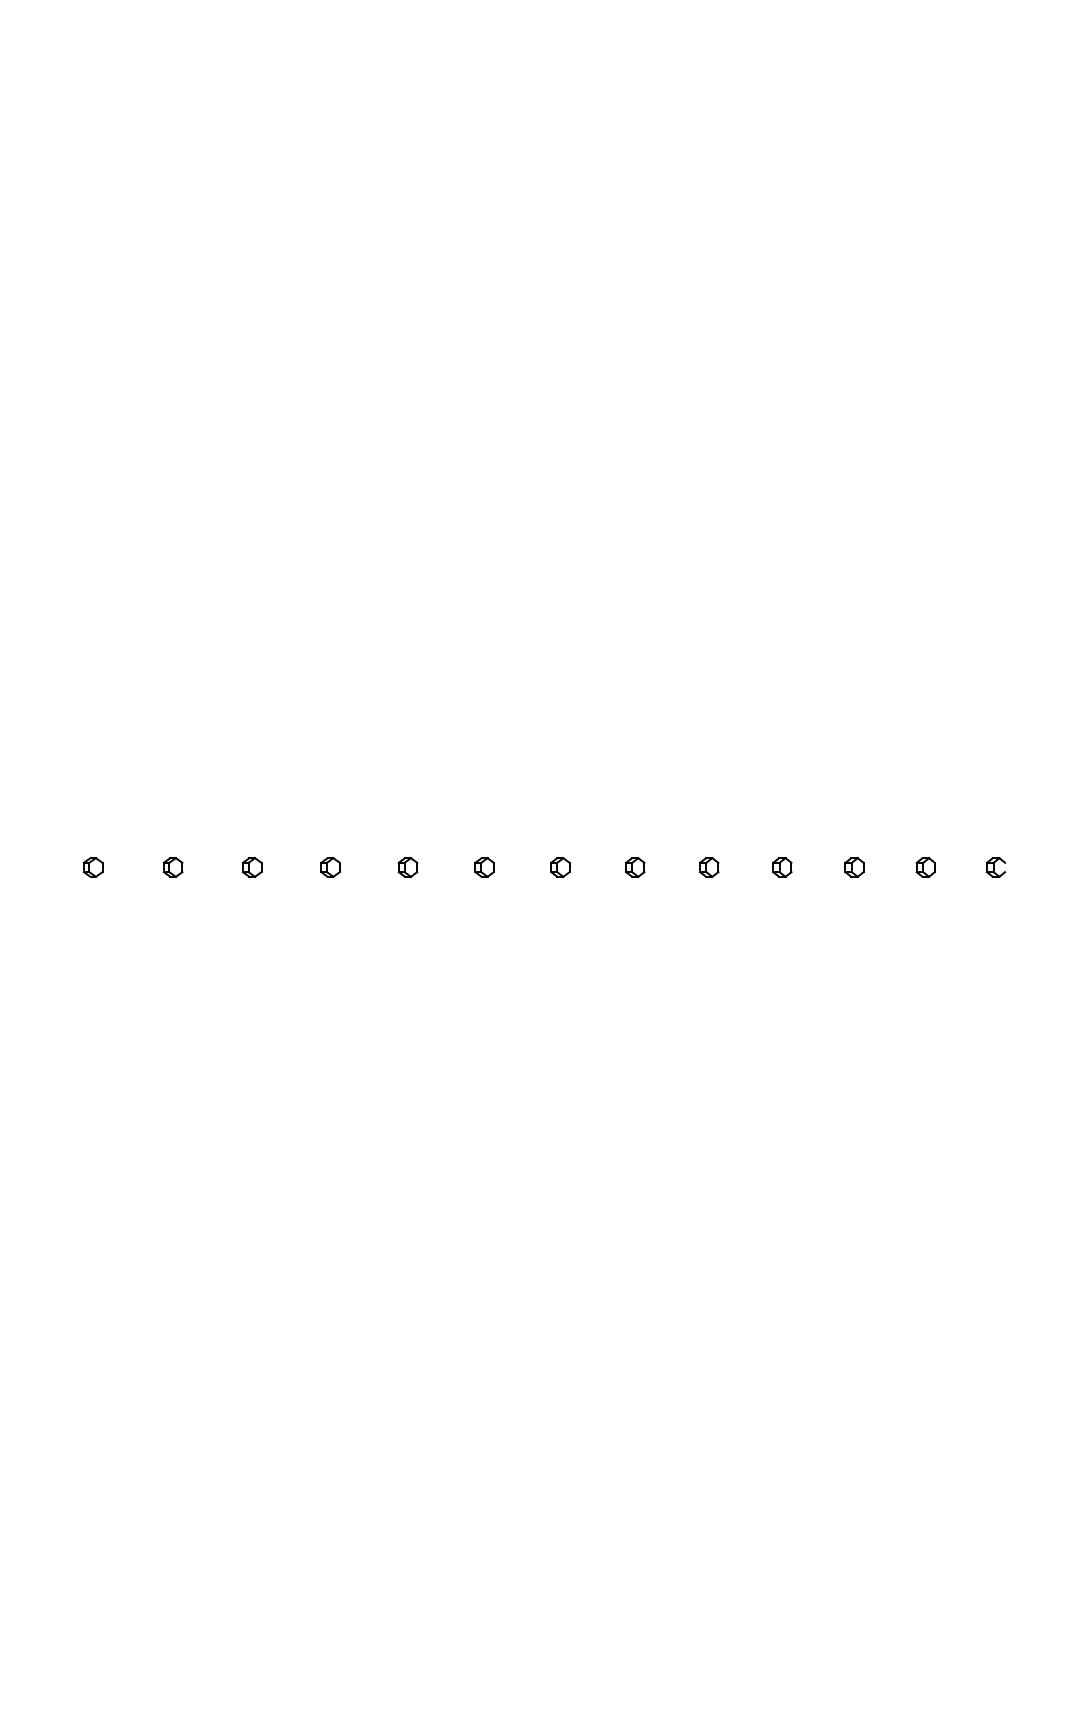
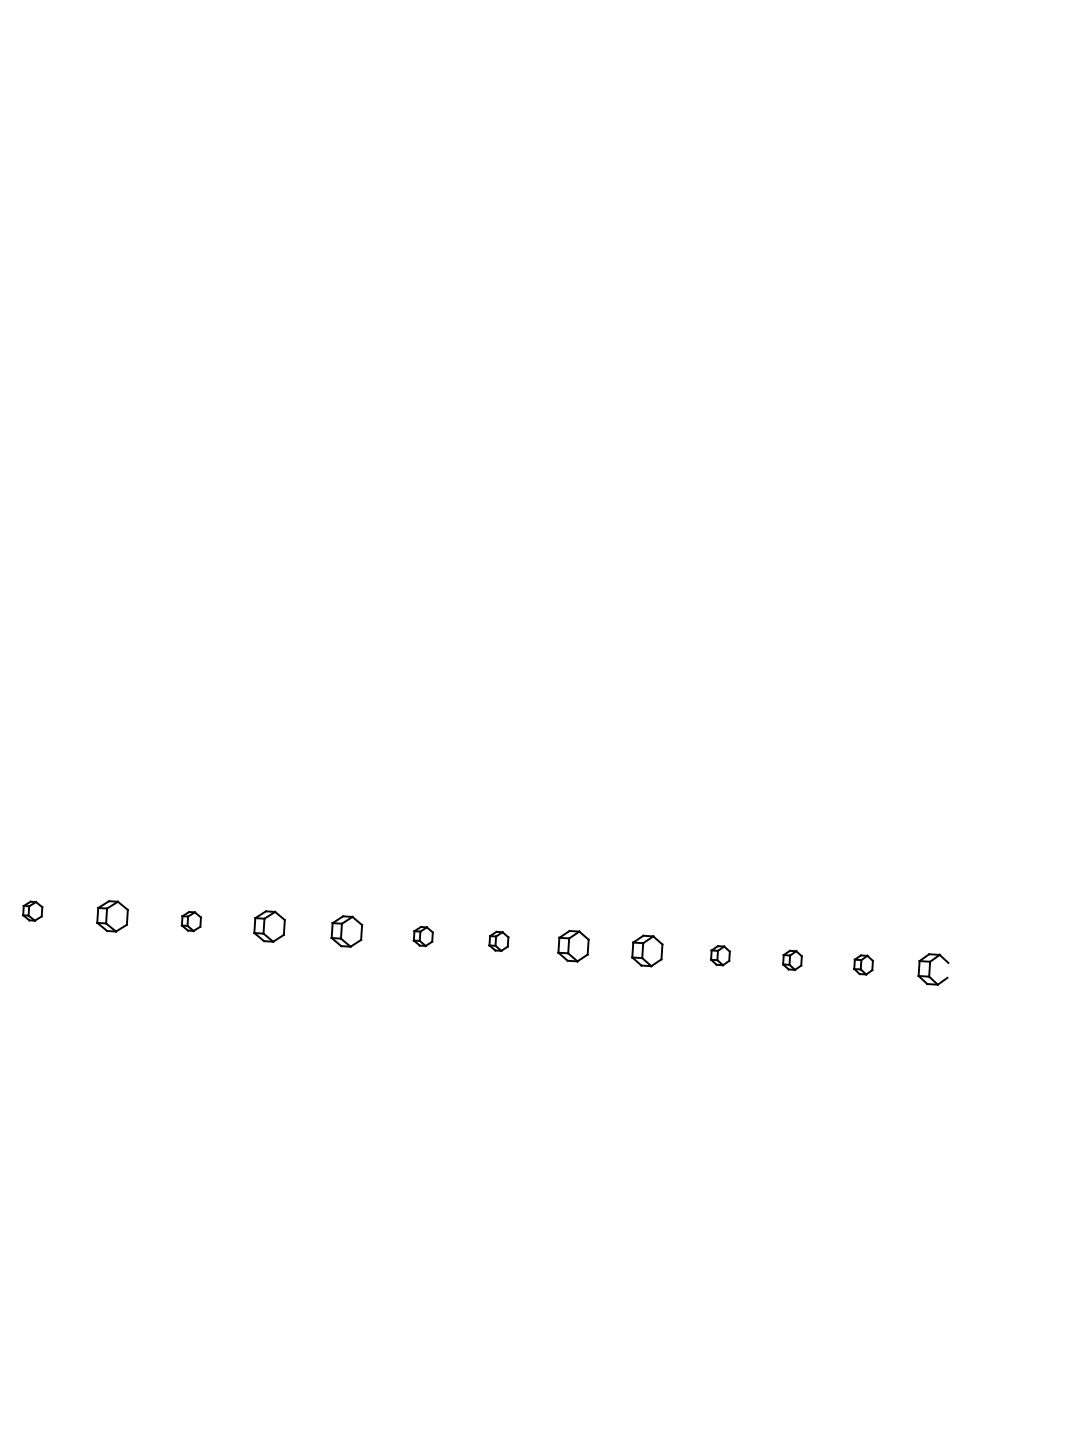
part: (172, 867) -> (111, 916), size x1.6
part: (330, 867) -> (269, 926), size x1.6
part: (407, 867) -> (346, 931), size x1.6
part: (635, 867) -> (573, 946), size x1.6
part: (709, 867) -> (647, 950), size x1.6
part: (996, 867) -> (934, 969), size x1.6

